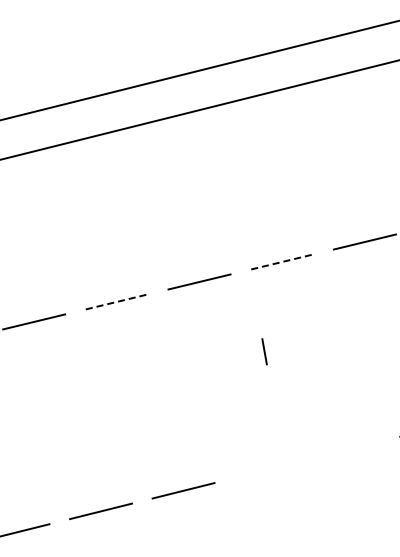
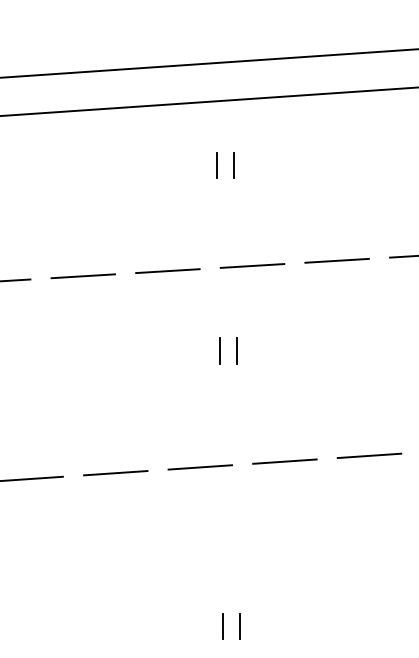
line: (246, 165) -> (234, 165), added
line: (229, 168) -> (217, 165), added
line: (282, 261) -> (252, 265), dashed -> solid
line: (117, 302) -> (83, 276), dashed -> solid
line: (281, 348) -> (236, 350), added
line: (348, 449) -> (284, 461), added
line: (266, 470) -> (200, 467), added

